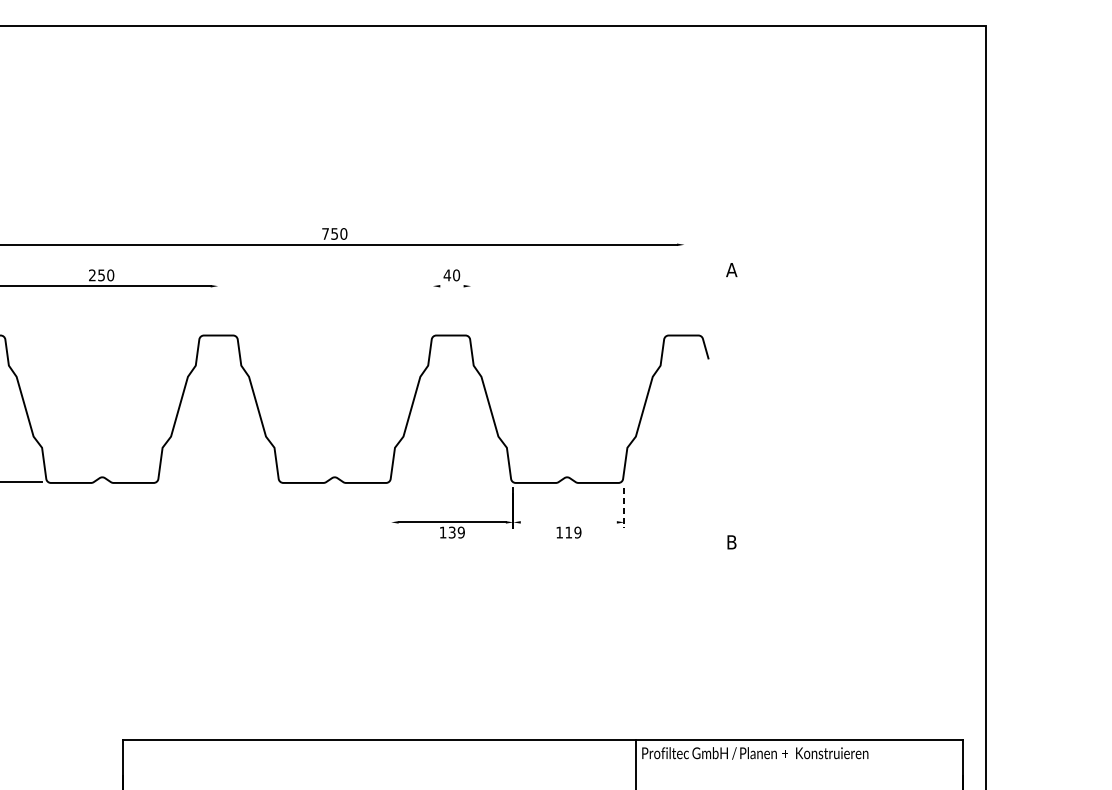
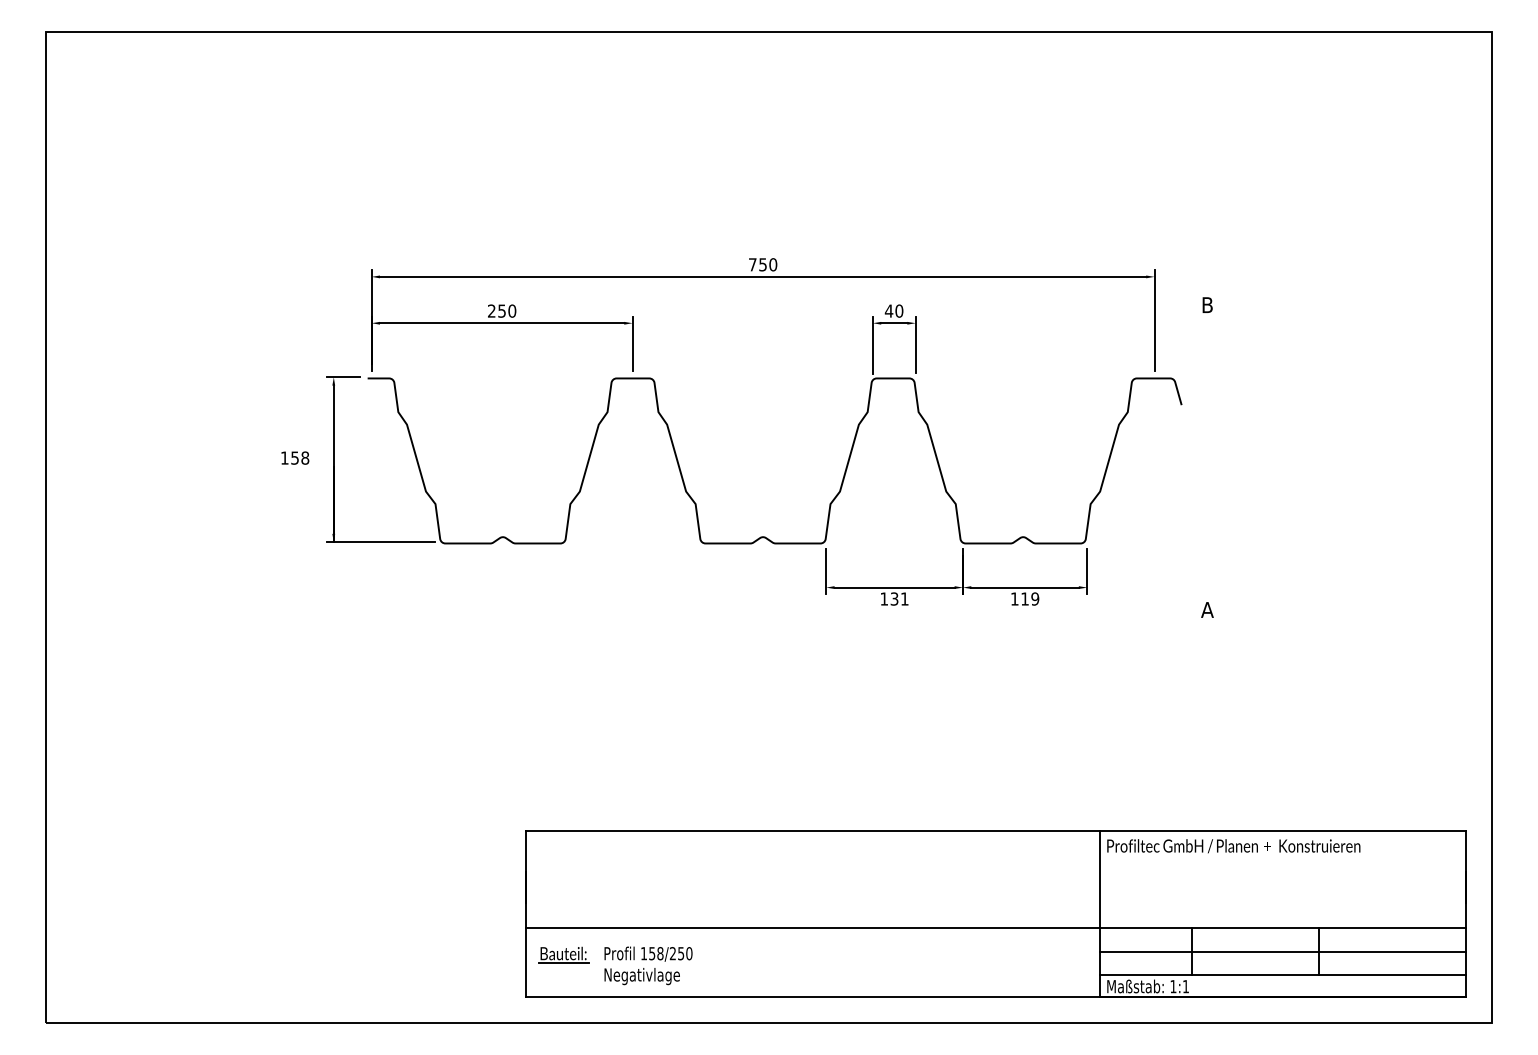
text: (731, 269) -> (1207, 304), A -> B
line: (684, 283) -> (1154, 320), added
line: (452, 286) -> (894, 323), added
line: (218, 304) -> (632, 343), added
line: (432, 305) -> (872, 344), added
line: (470, 305) -> (915, 344), added
line: (391, 507) -> (826, 571), added
line: (624, 508) -> (1087, 572), dashed -> solid
line: (568, 522) -> (1024, 587), added
text: (461, 532) -> (904, 598), 139 -> 131
text: (731, 541) -> (1207, 609), B -> A

